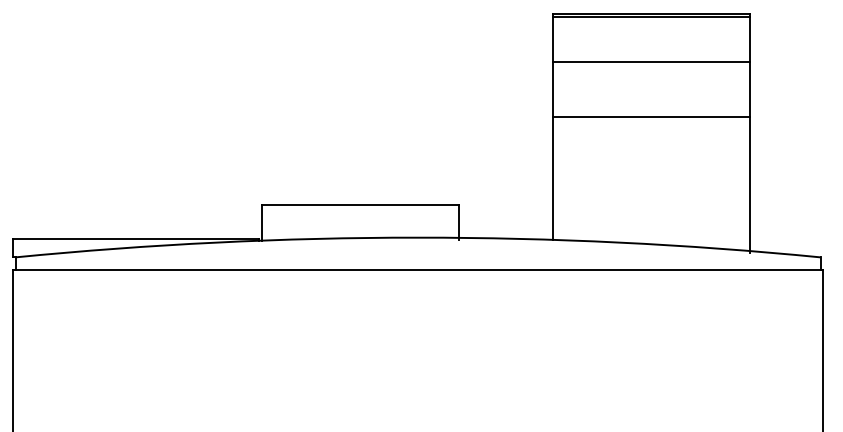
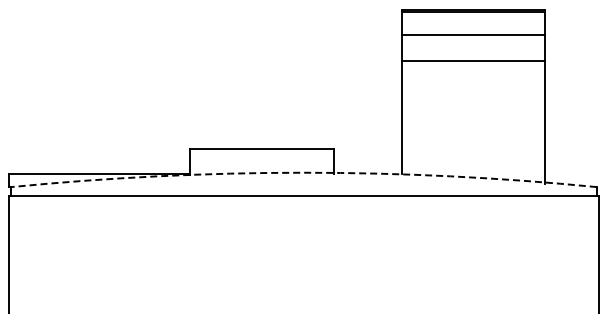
line: (651, 61) -> (473, 34), moved
line: (651, 117) -> (473, 61), moved
arc: (417, 237) -> (303, 172), solid -> dashed

